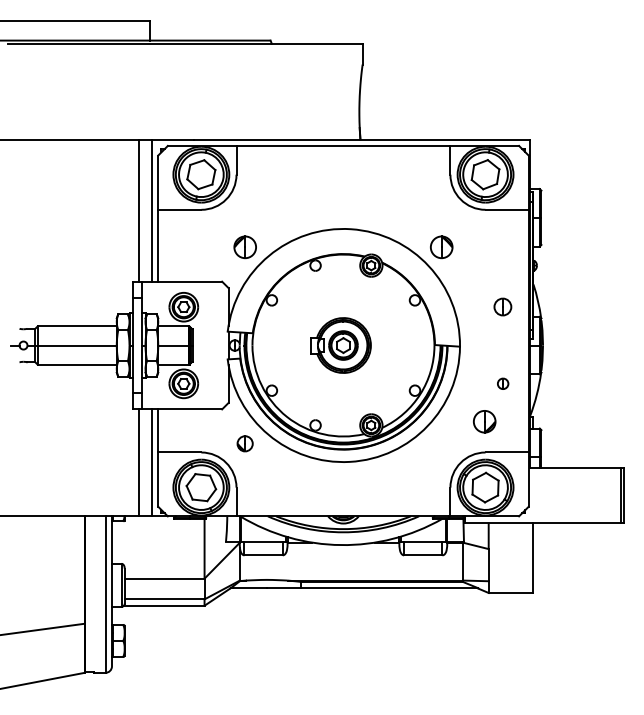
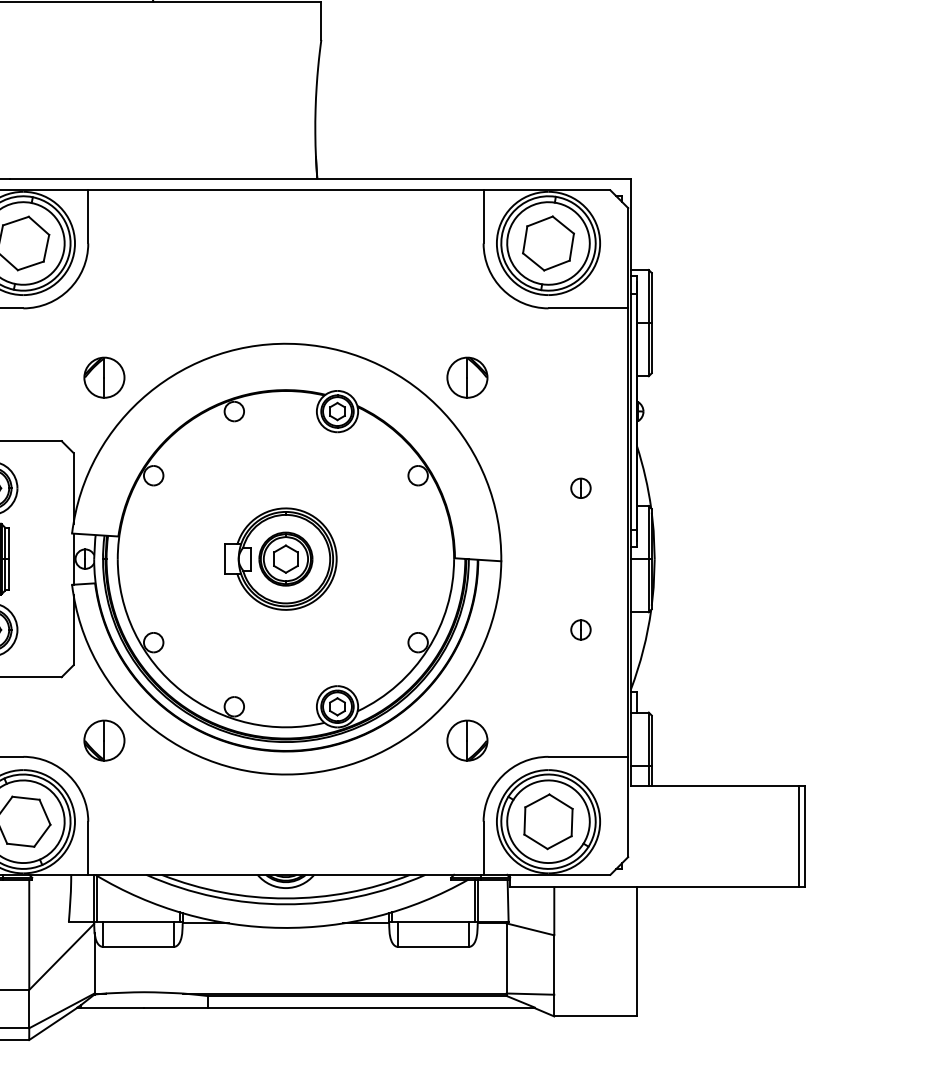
part: (503, 307) -> (581, 488), size x0.62
part: (484, 421) -> (467, 740), moved
part: (244, 443) -> (103, 740), size x1.43

